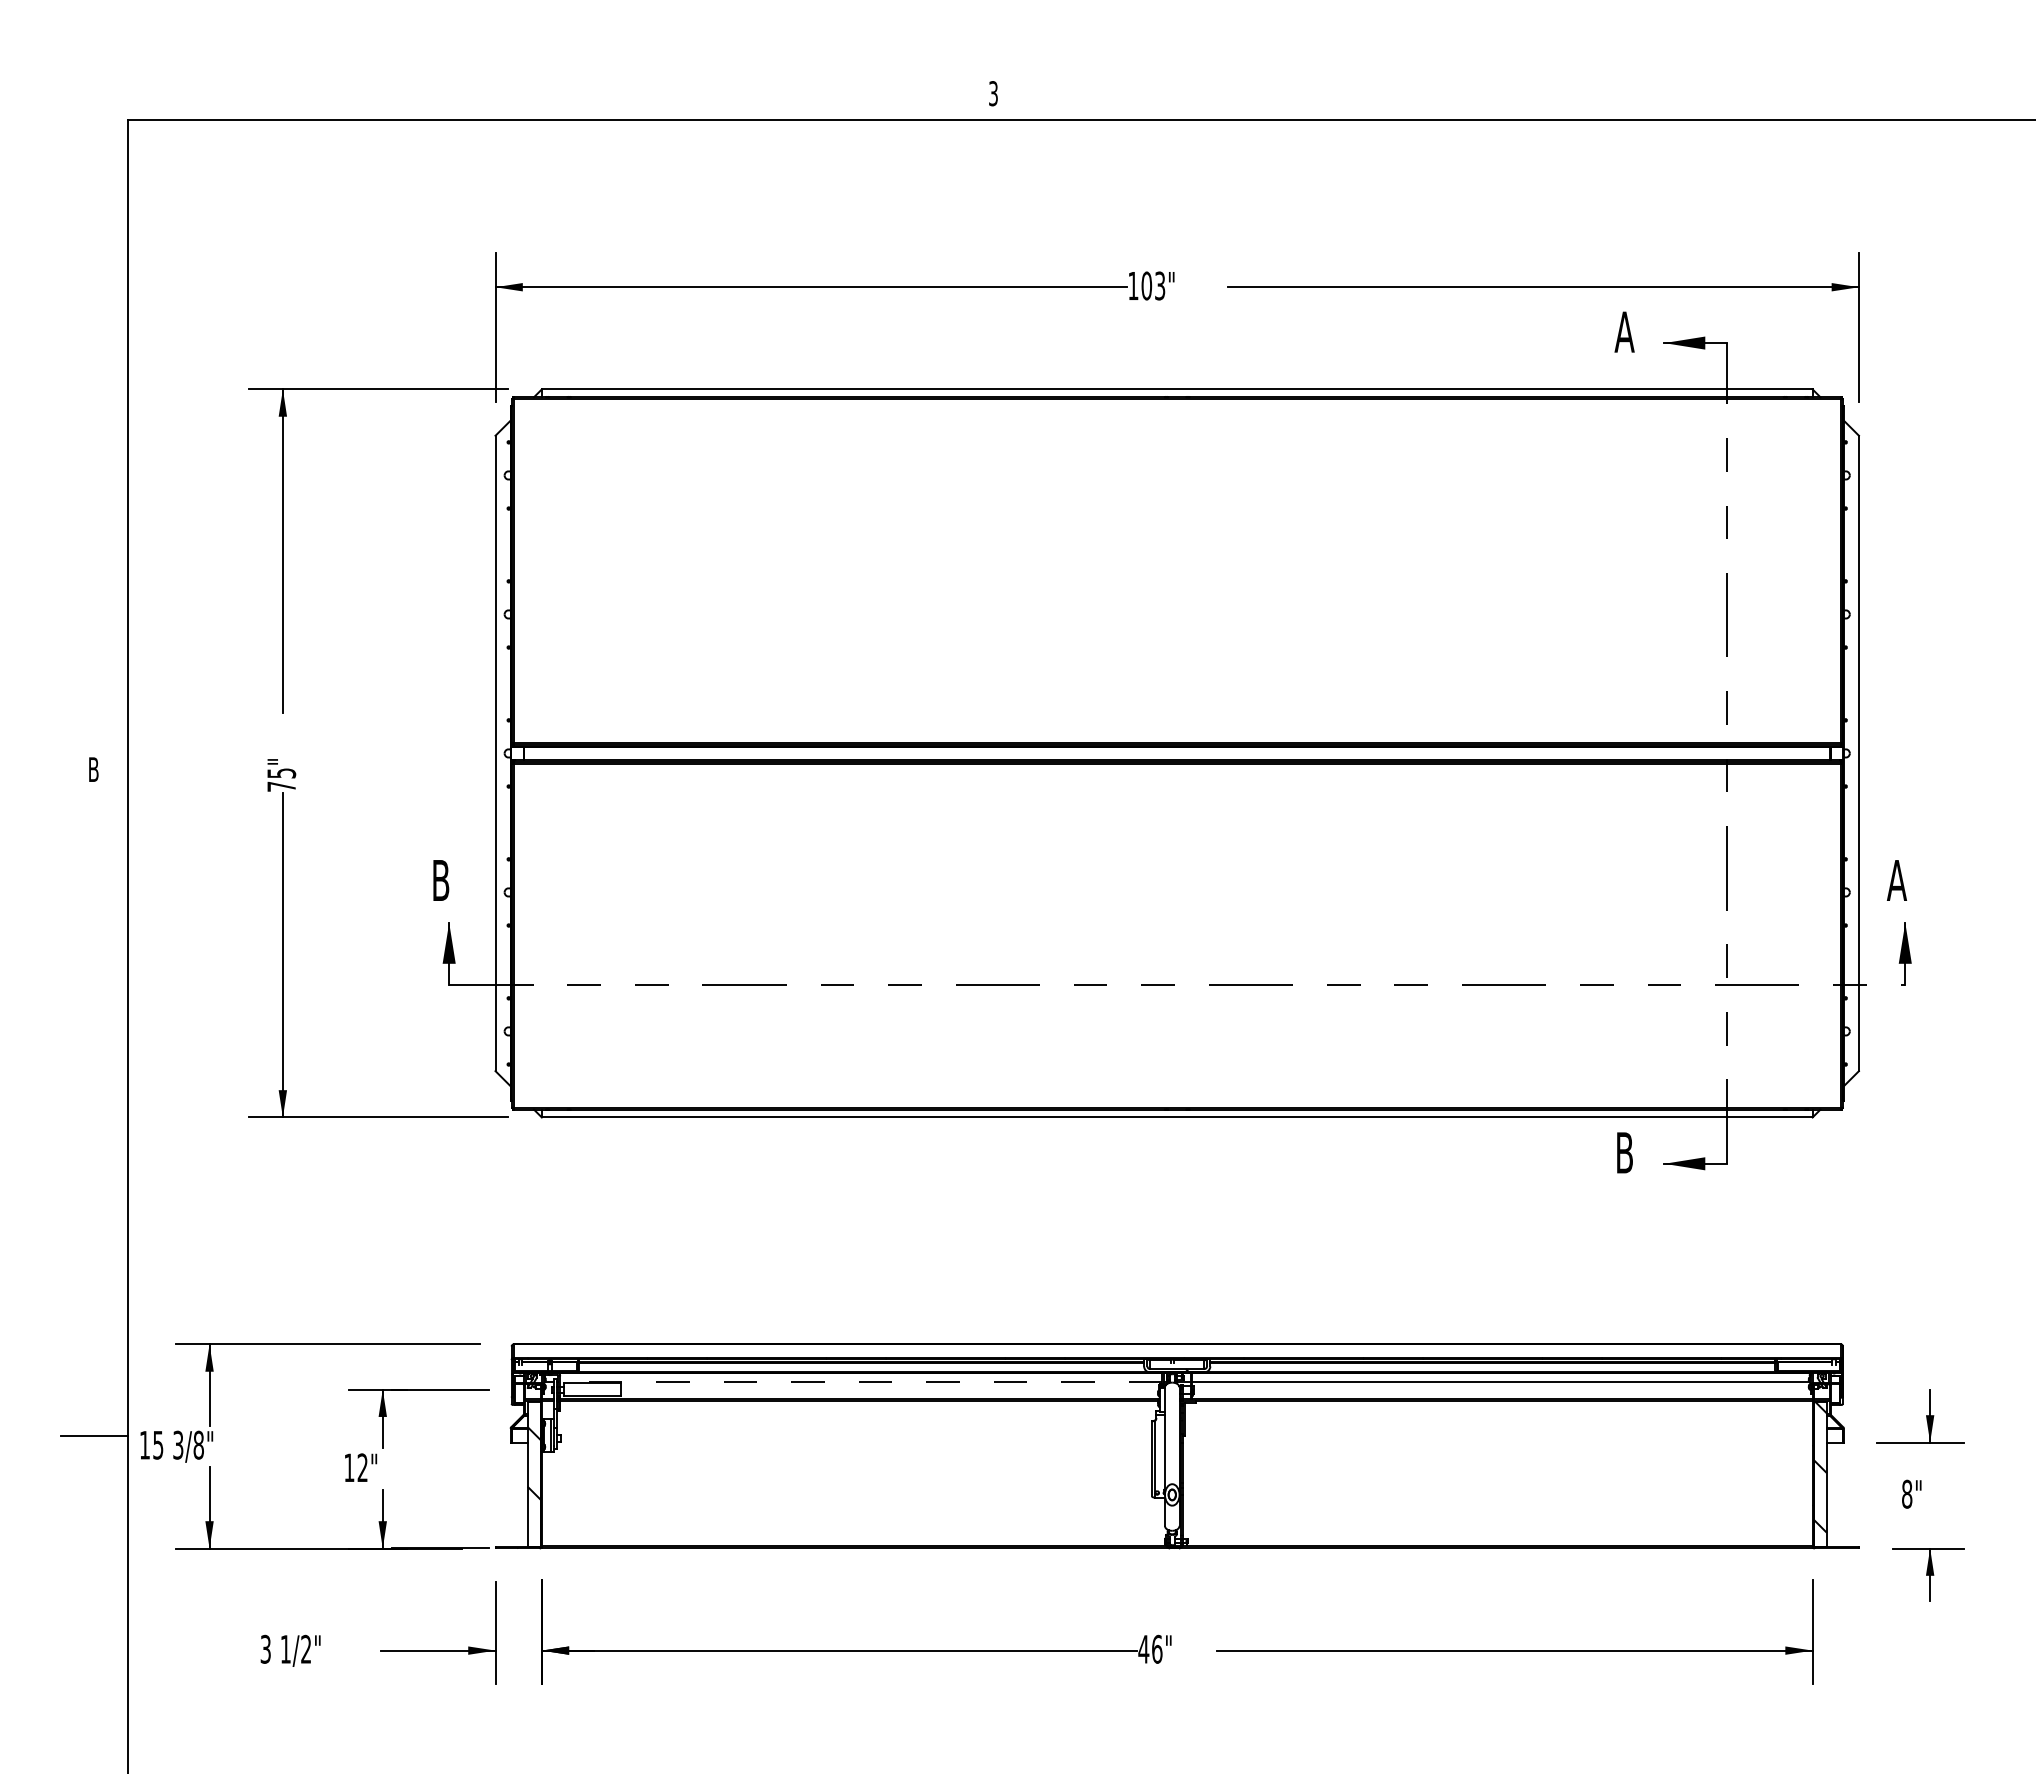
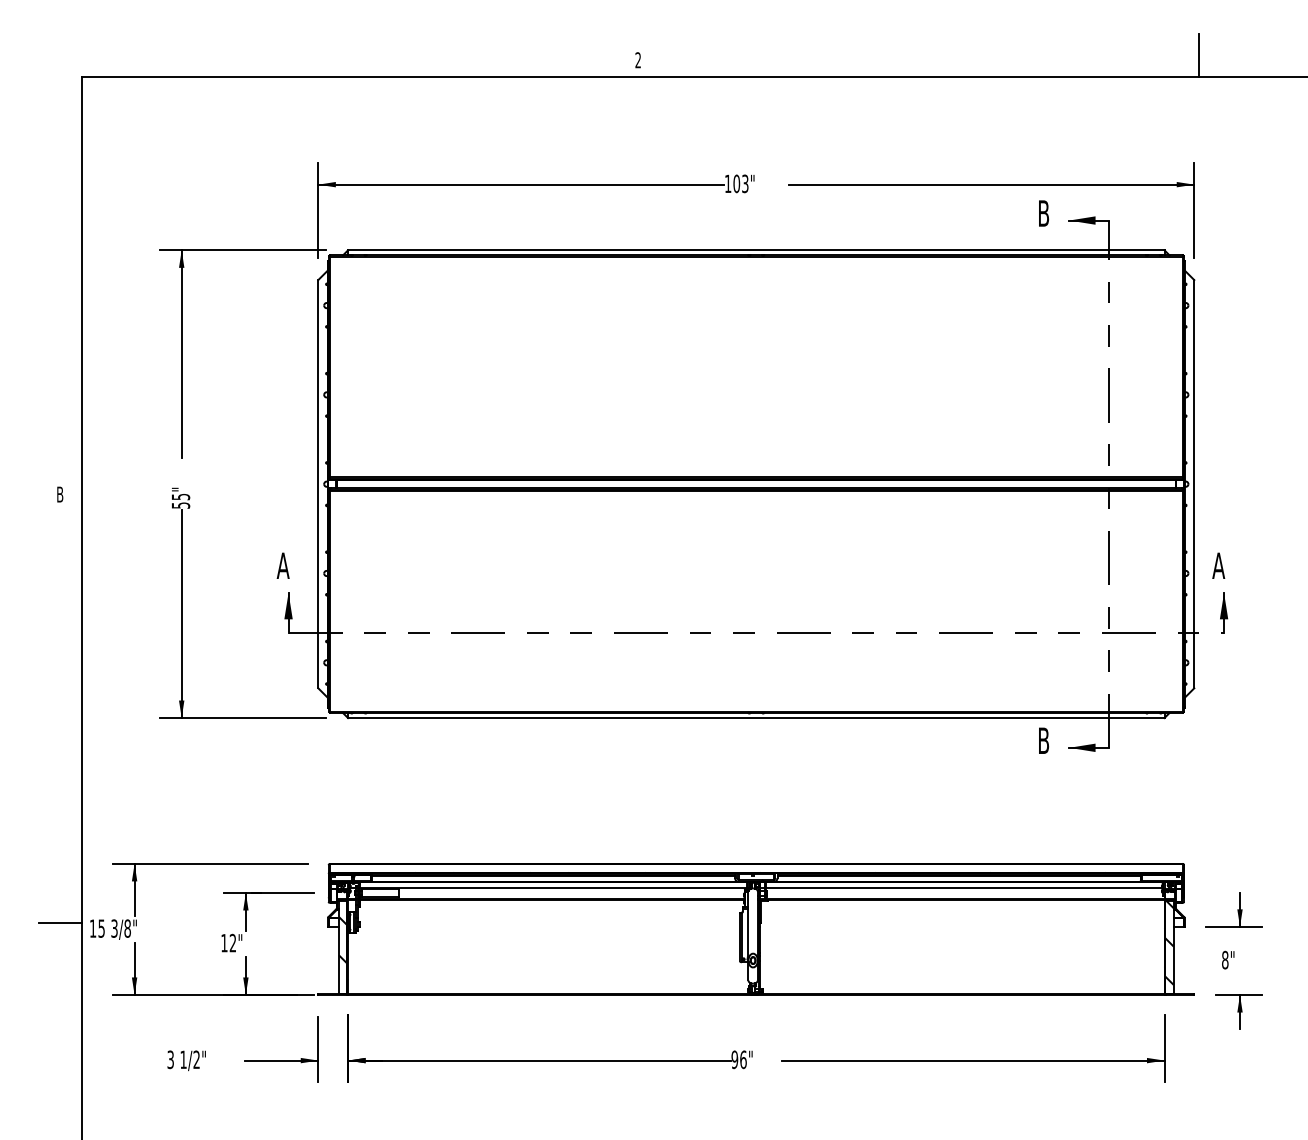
line: (1865, 86) -> (1198, 55), added
text: (992, 93) -> (637, 60), 3 -> 2
text: (1624, 332) -> (1043, 213), A -> B
text: (282, 786) -> (181, 505), 75" -> 55"
text: (439, 879) -> (282, 565), B -> A
line: (860, 1382) -> (552, 888), dashed -> solid
text: (1143, 1648) -> (734, 1059), 46" -> 96"

